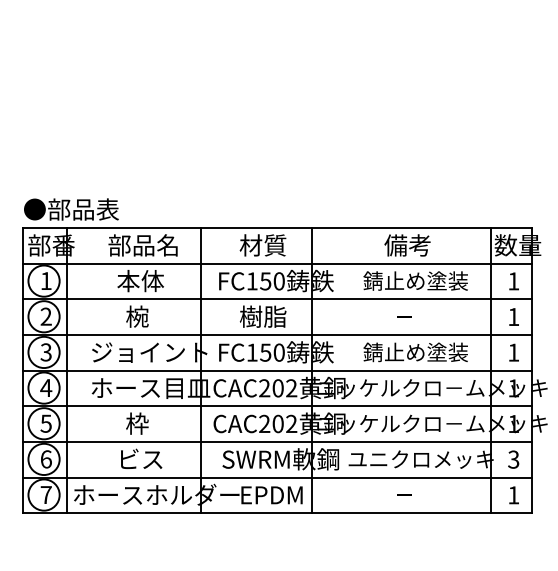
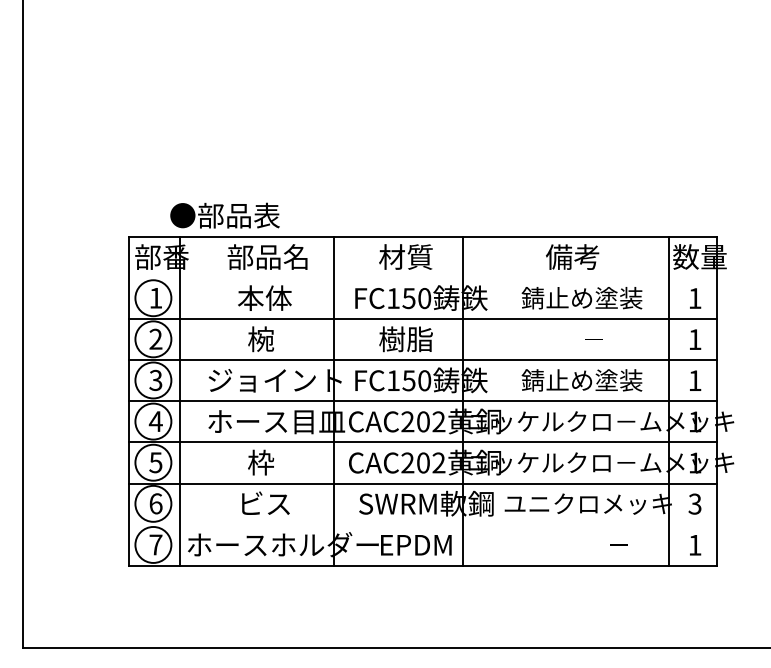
text: (71, 209) -> (224, 215), moved
line: (277, 263) -> (422, 277), removed
text: (403, 316) -> (593, 339), moved
line: (277, 477) -> (422, 524), removed
text: (403, 494) -> (618, 544), moved

